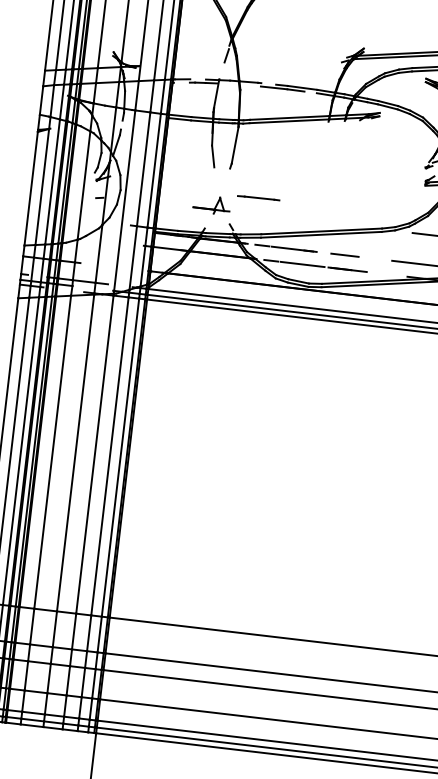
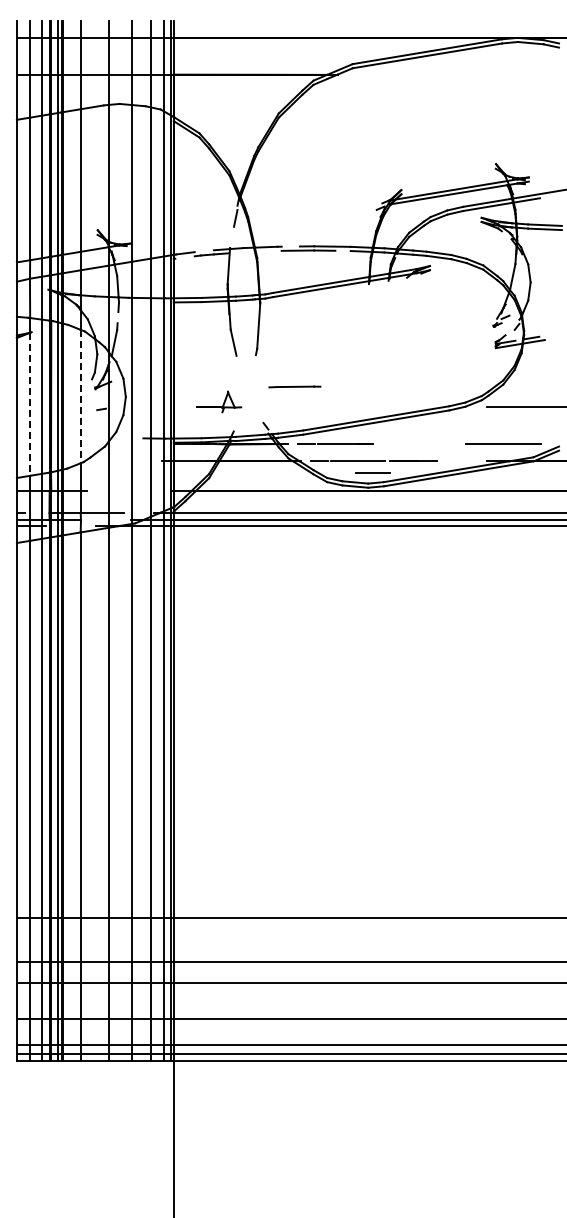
line: (83, 185) -> (80, 396), solid -> dashed
line: (42, 187) -> (30, 404), solid -> dashed
part: (212, 204) -> (219, 401), moved
line: (344, 254) -> (372, 472), moved

